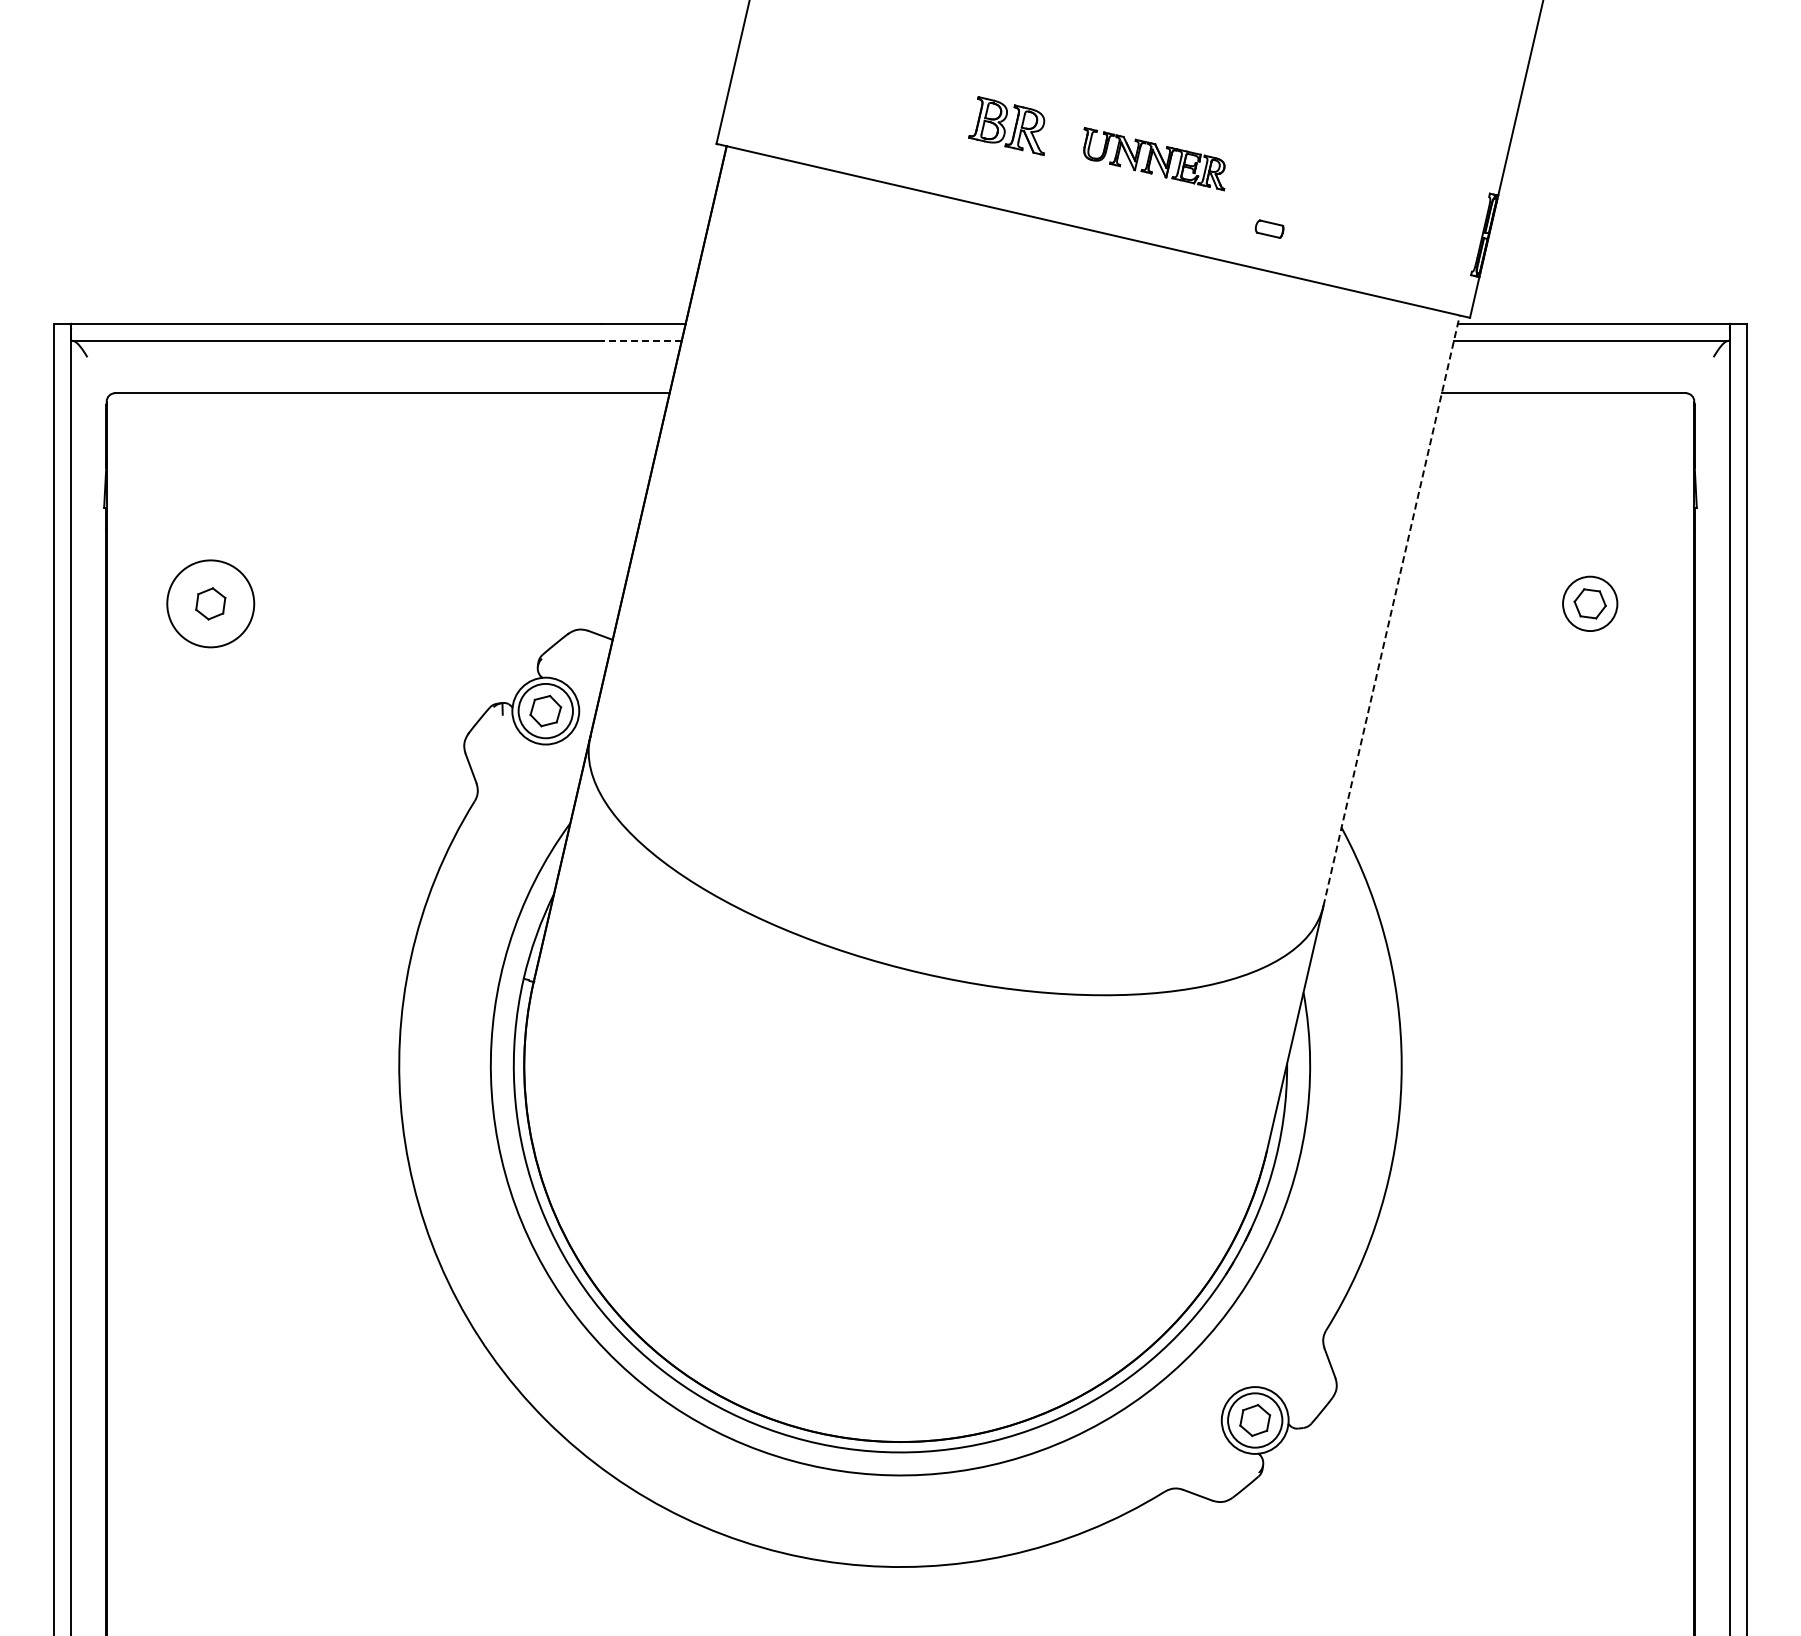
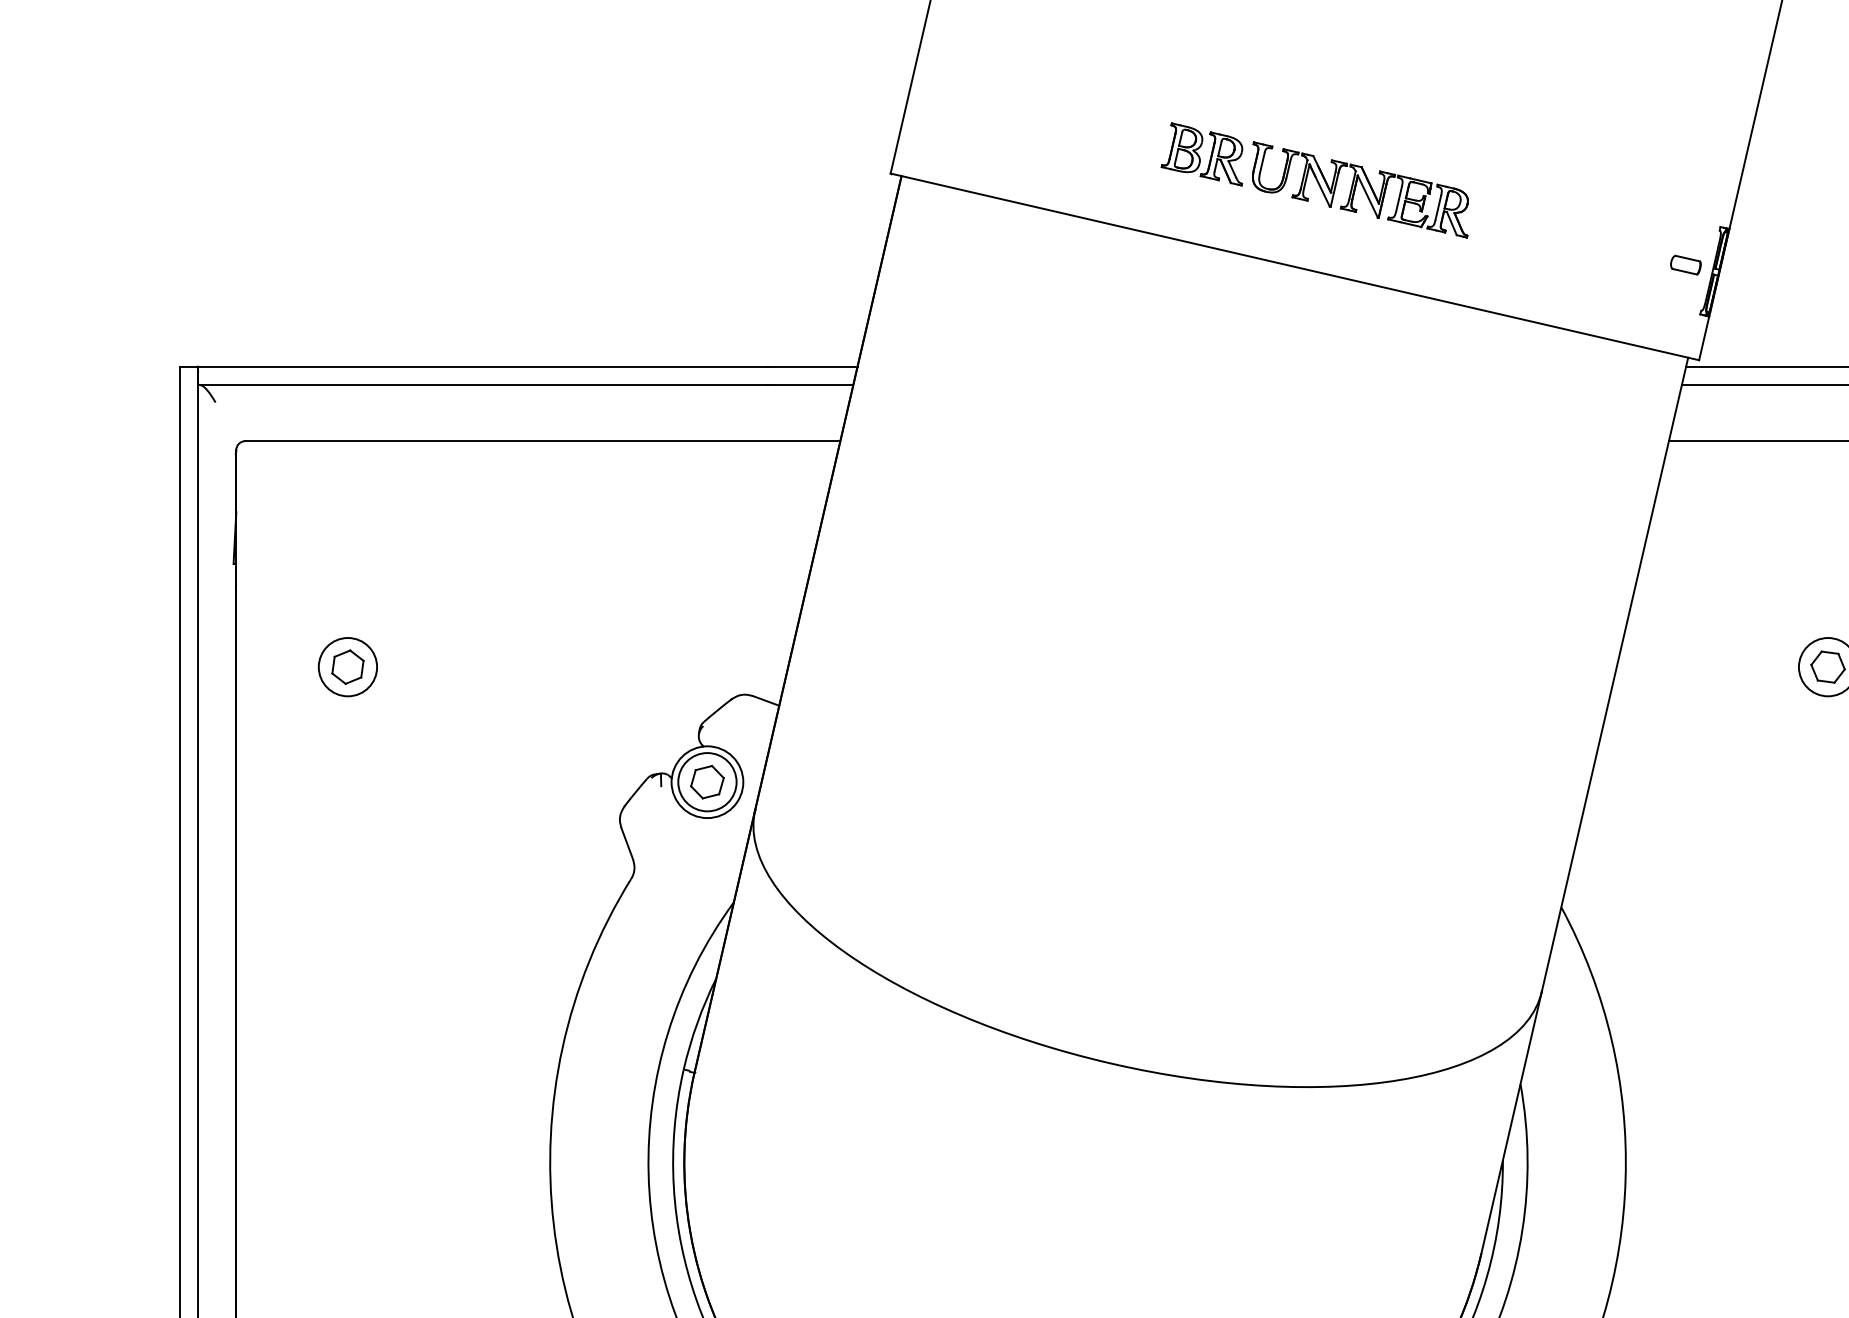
part: (1154, 158) -> (1360, 189), size x1.43
part: (1269, 228) -> (1685, 264), moved
line: (641, 340) -> (810, 384), dashed -> solid
circle: (210, 603) -> (347, 666), size x0.62
line: (1391, 610) -> (1614, 674), dashed -> solid

